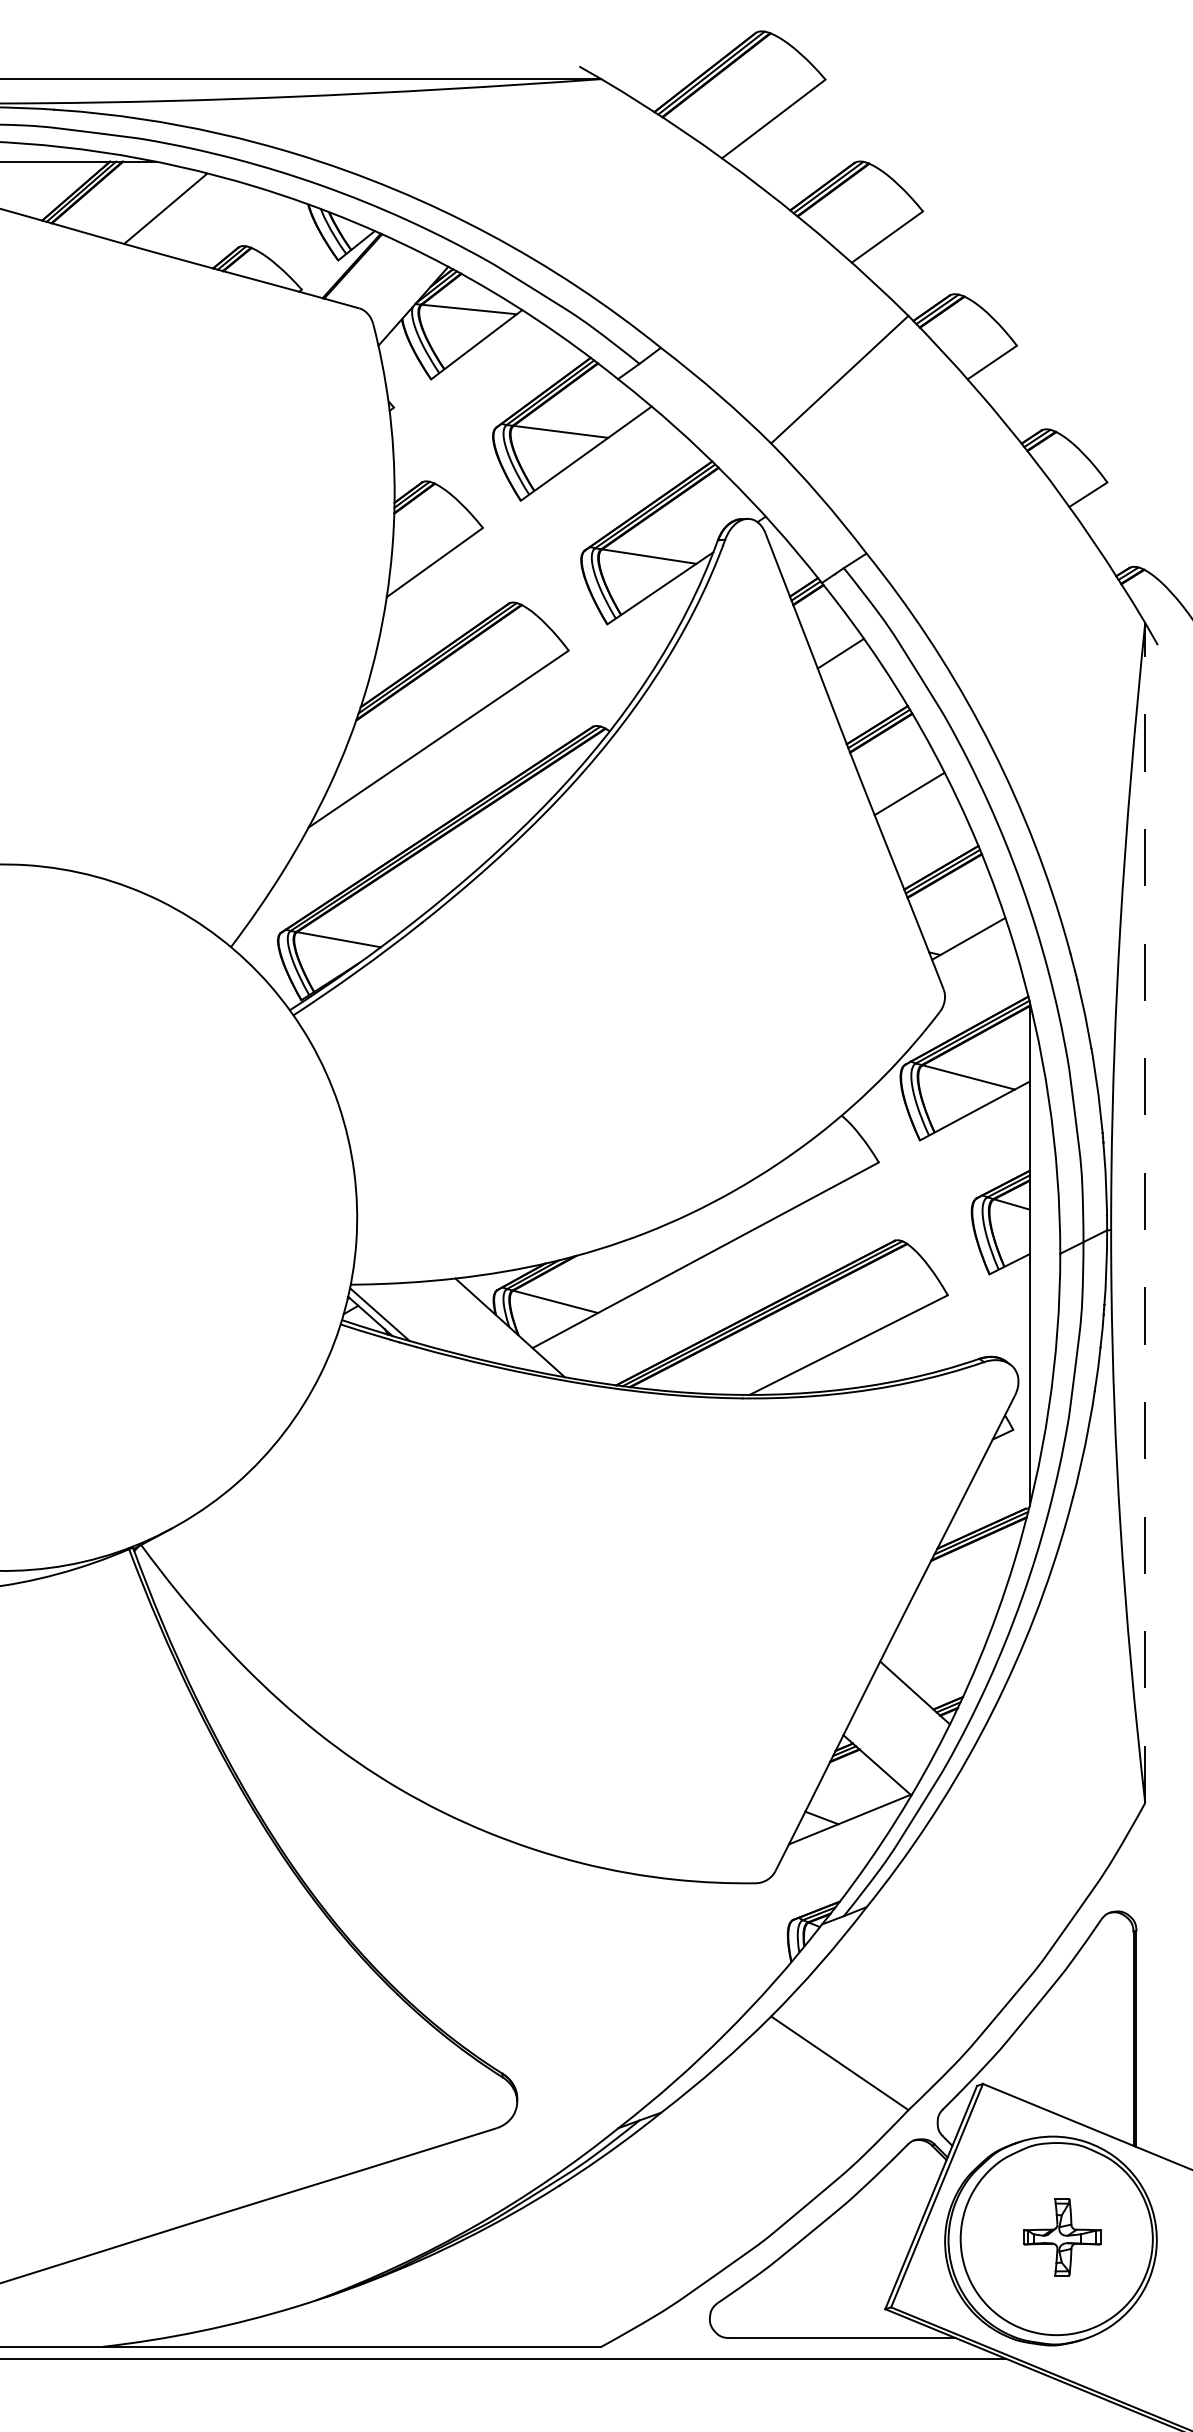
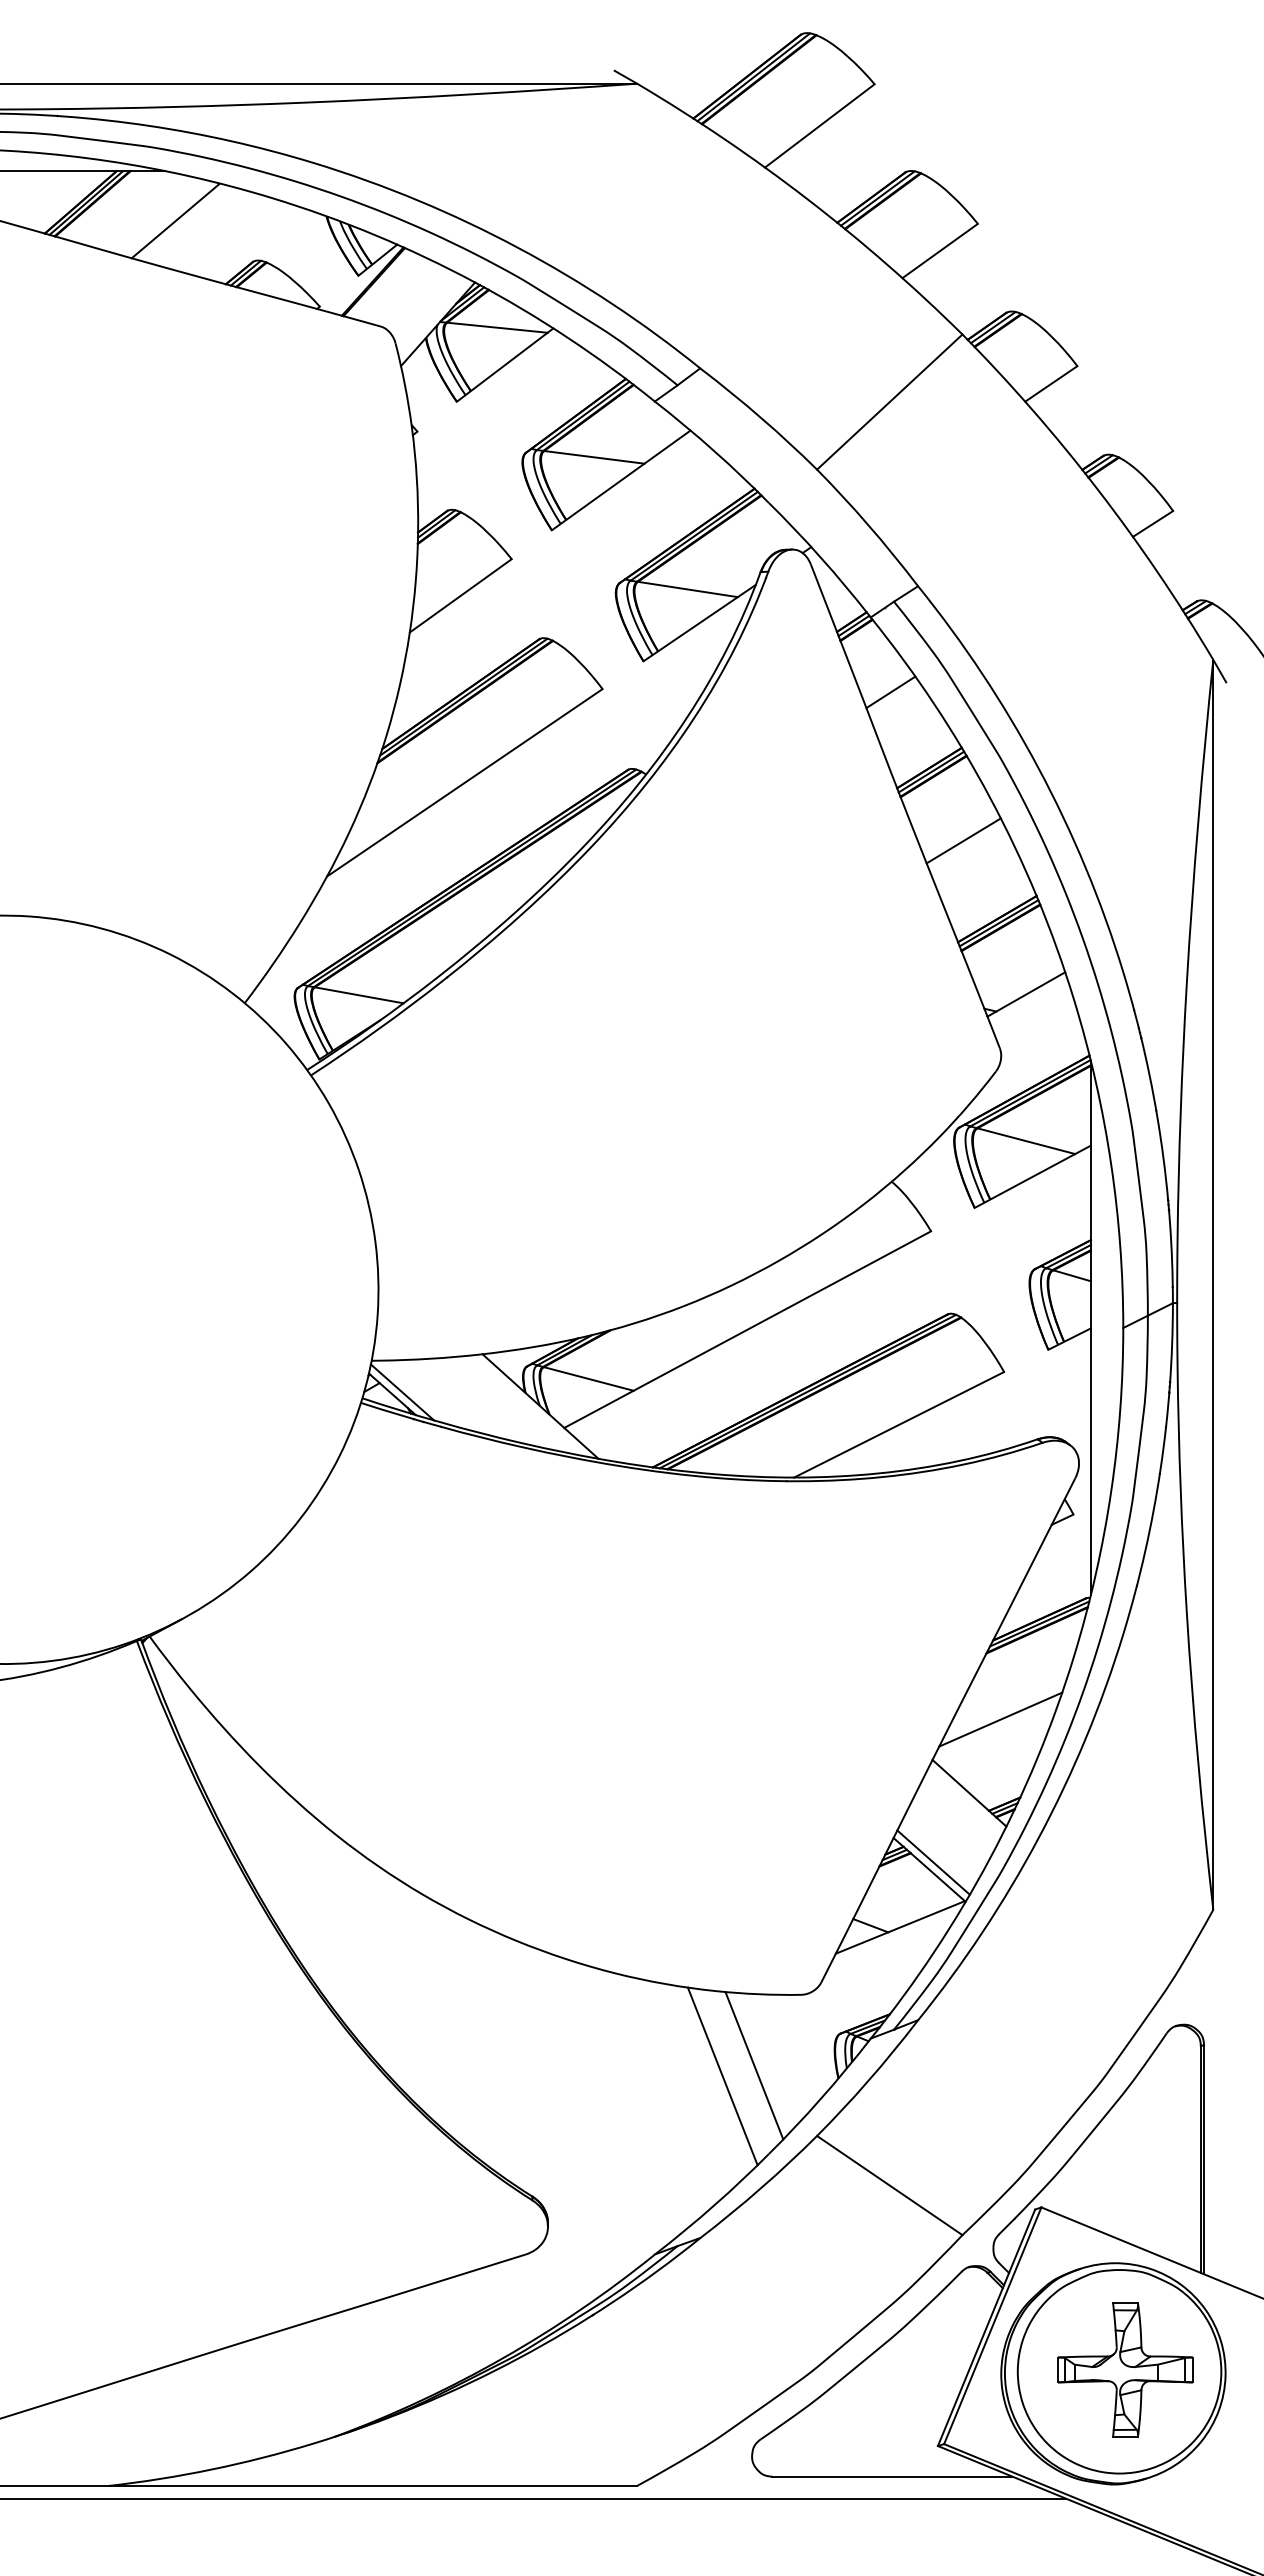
line: (1145, 1212) -> (1213, 1284), dashed -> solid
line: (944, 1623) -> (1000, 1719), added
line: (881, 1758) -> (933, 1862), added
line: (712, 1949) -> (754, 2065), added
line: (681, 1960) -> (722, 2076), added
part: (1062, 2236) -> (1125, 2369), size x1.67

